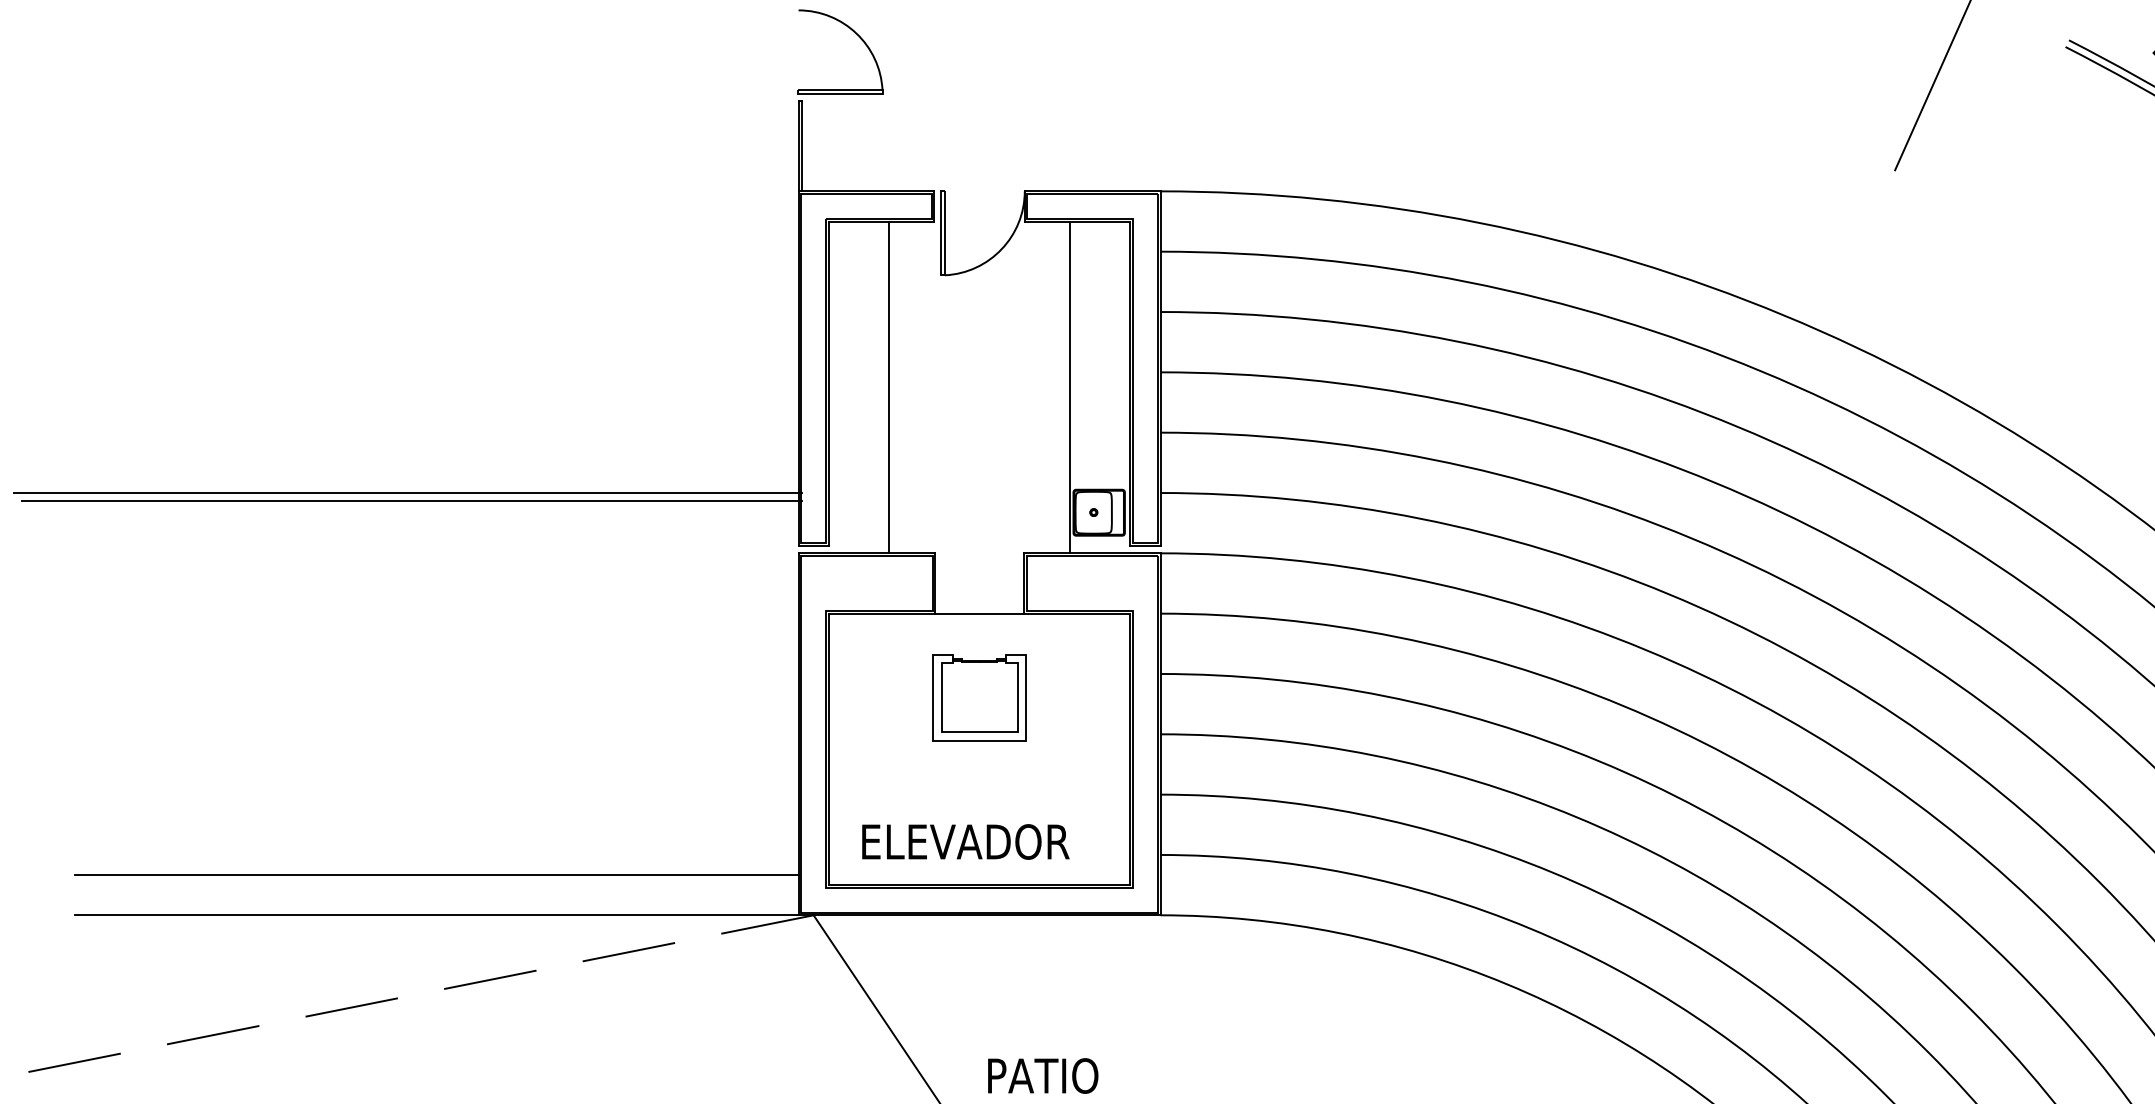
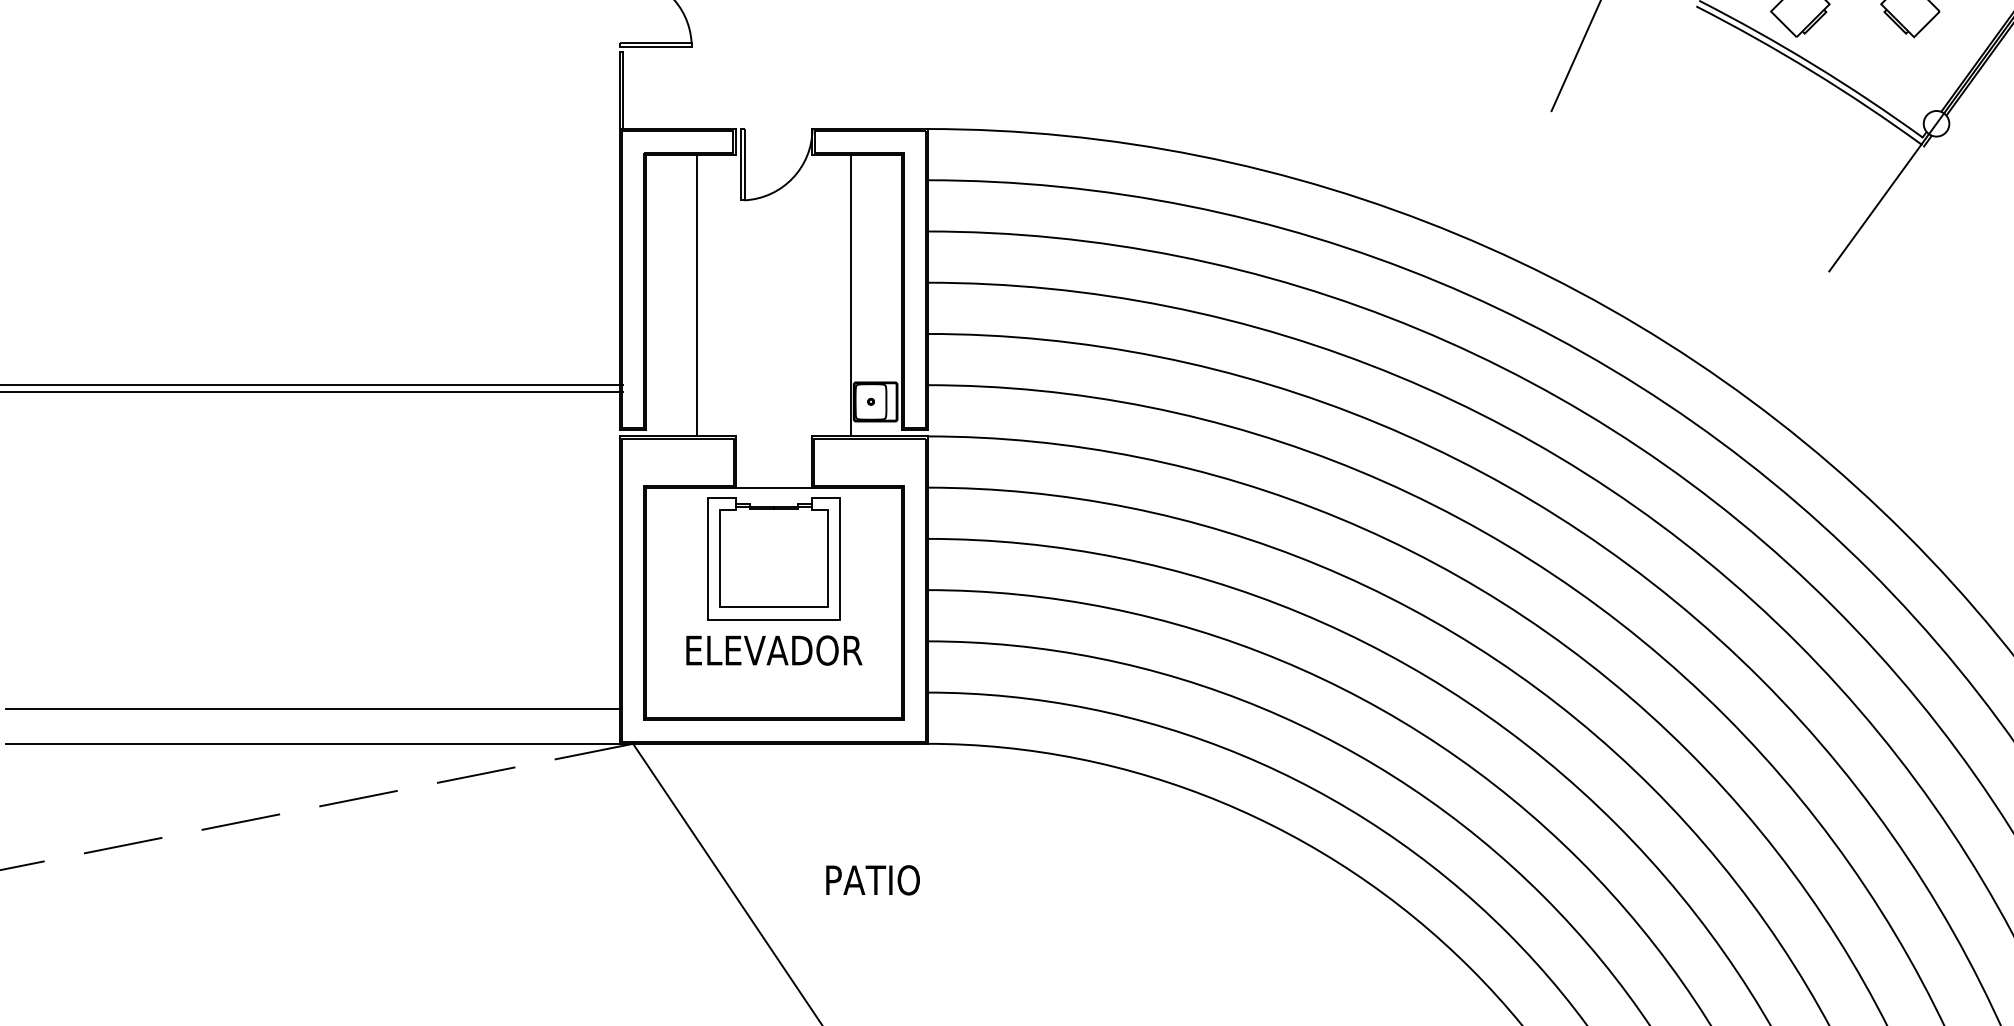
part: (978, 697) -> (773, 558), size x1.67
text: (965, 841) -> (774, 650), moved
text: (1042, 1076) -> (872, 880), moved

